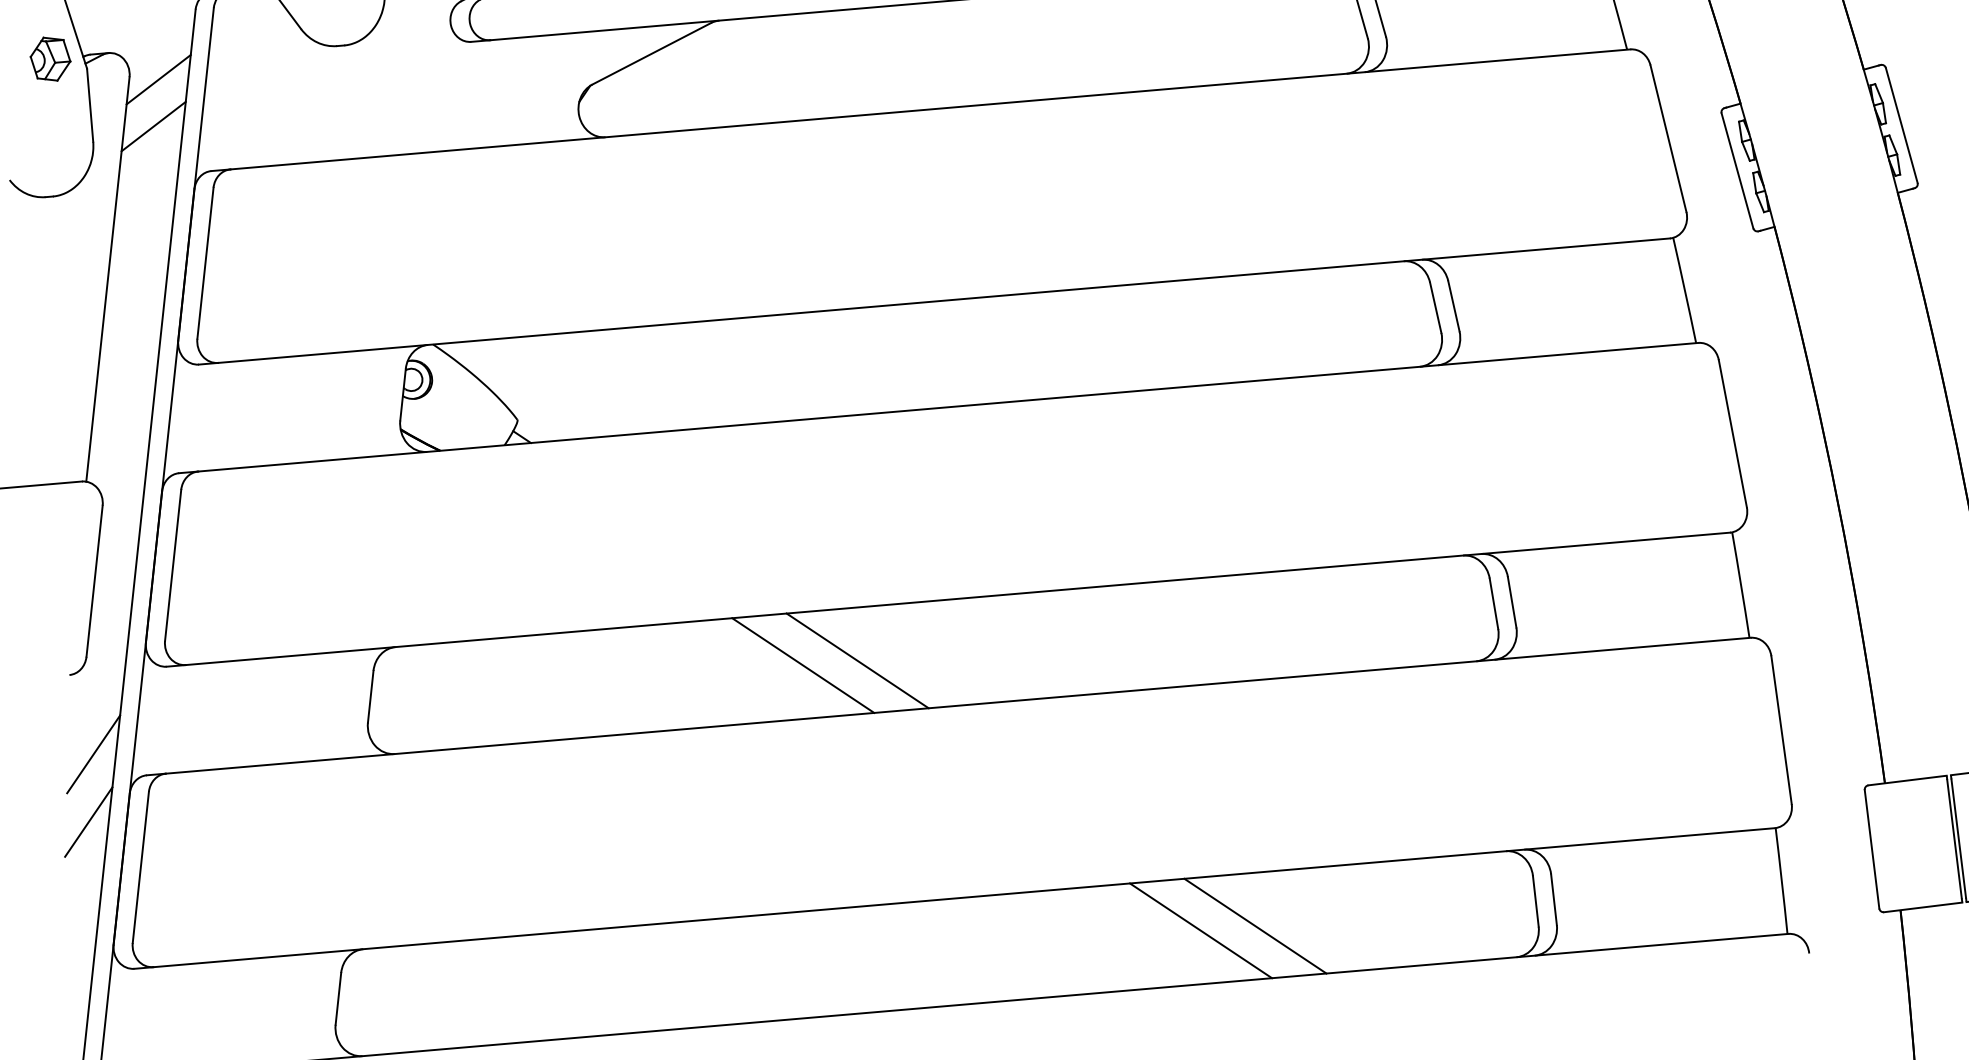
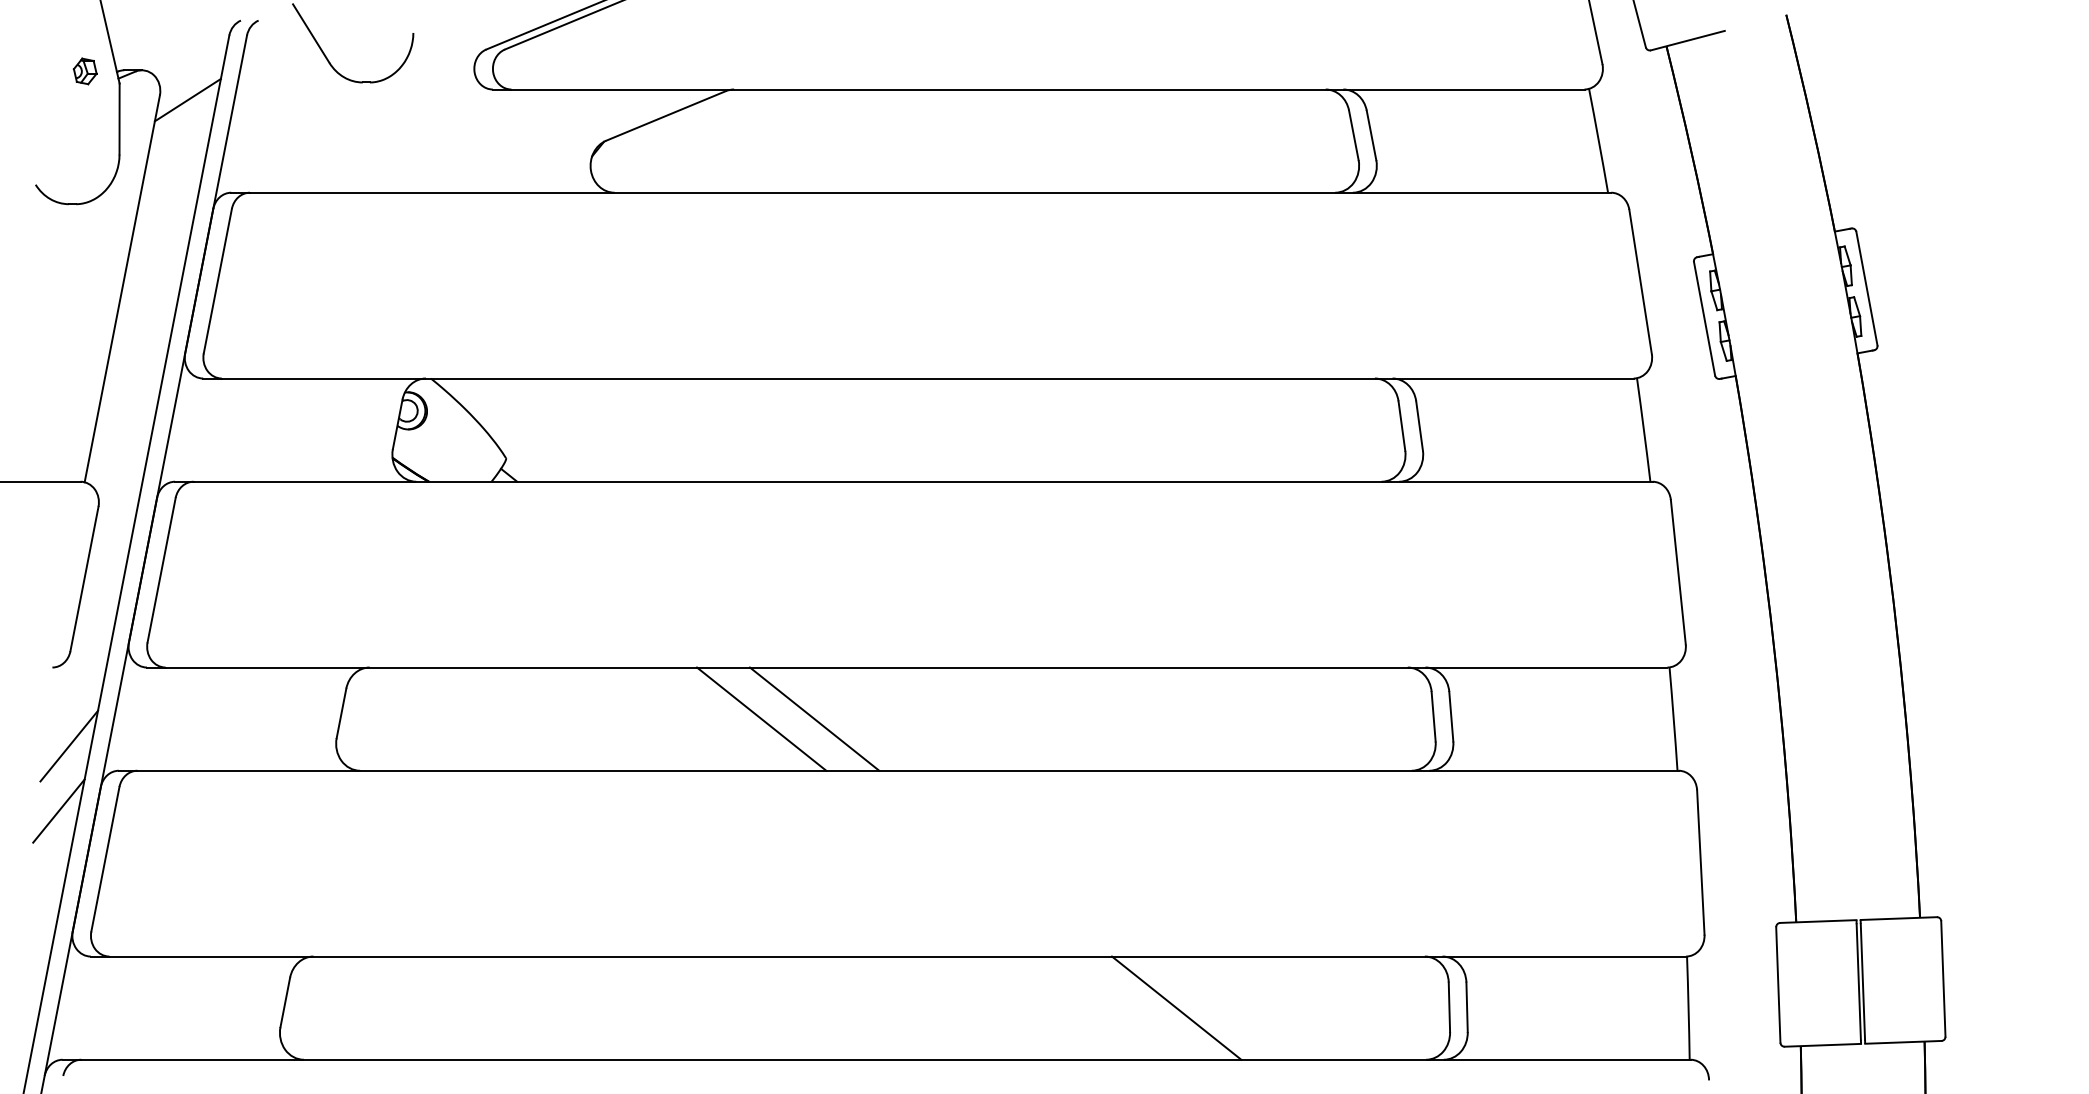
part: (50, 59) -> (85, 71), size x0.6
line: (154, 126) -> (179, 144), removed
line: (1200, 930) -> (1123, 1007), removed

